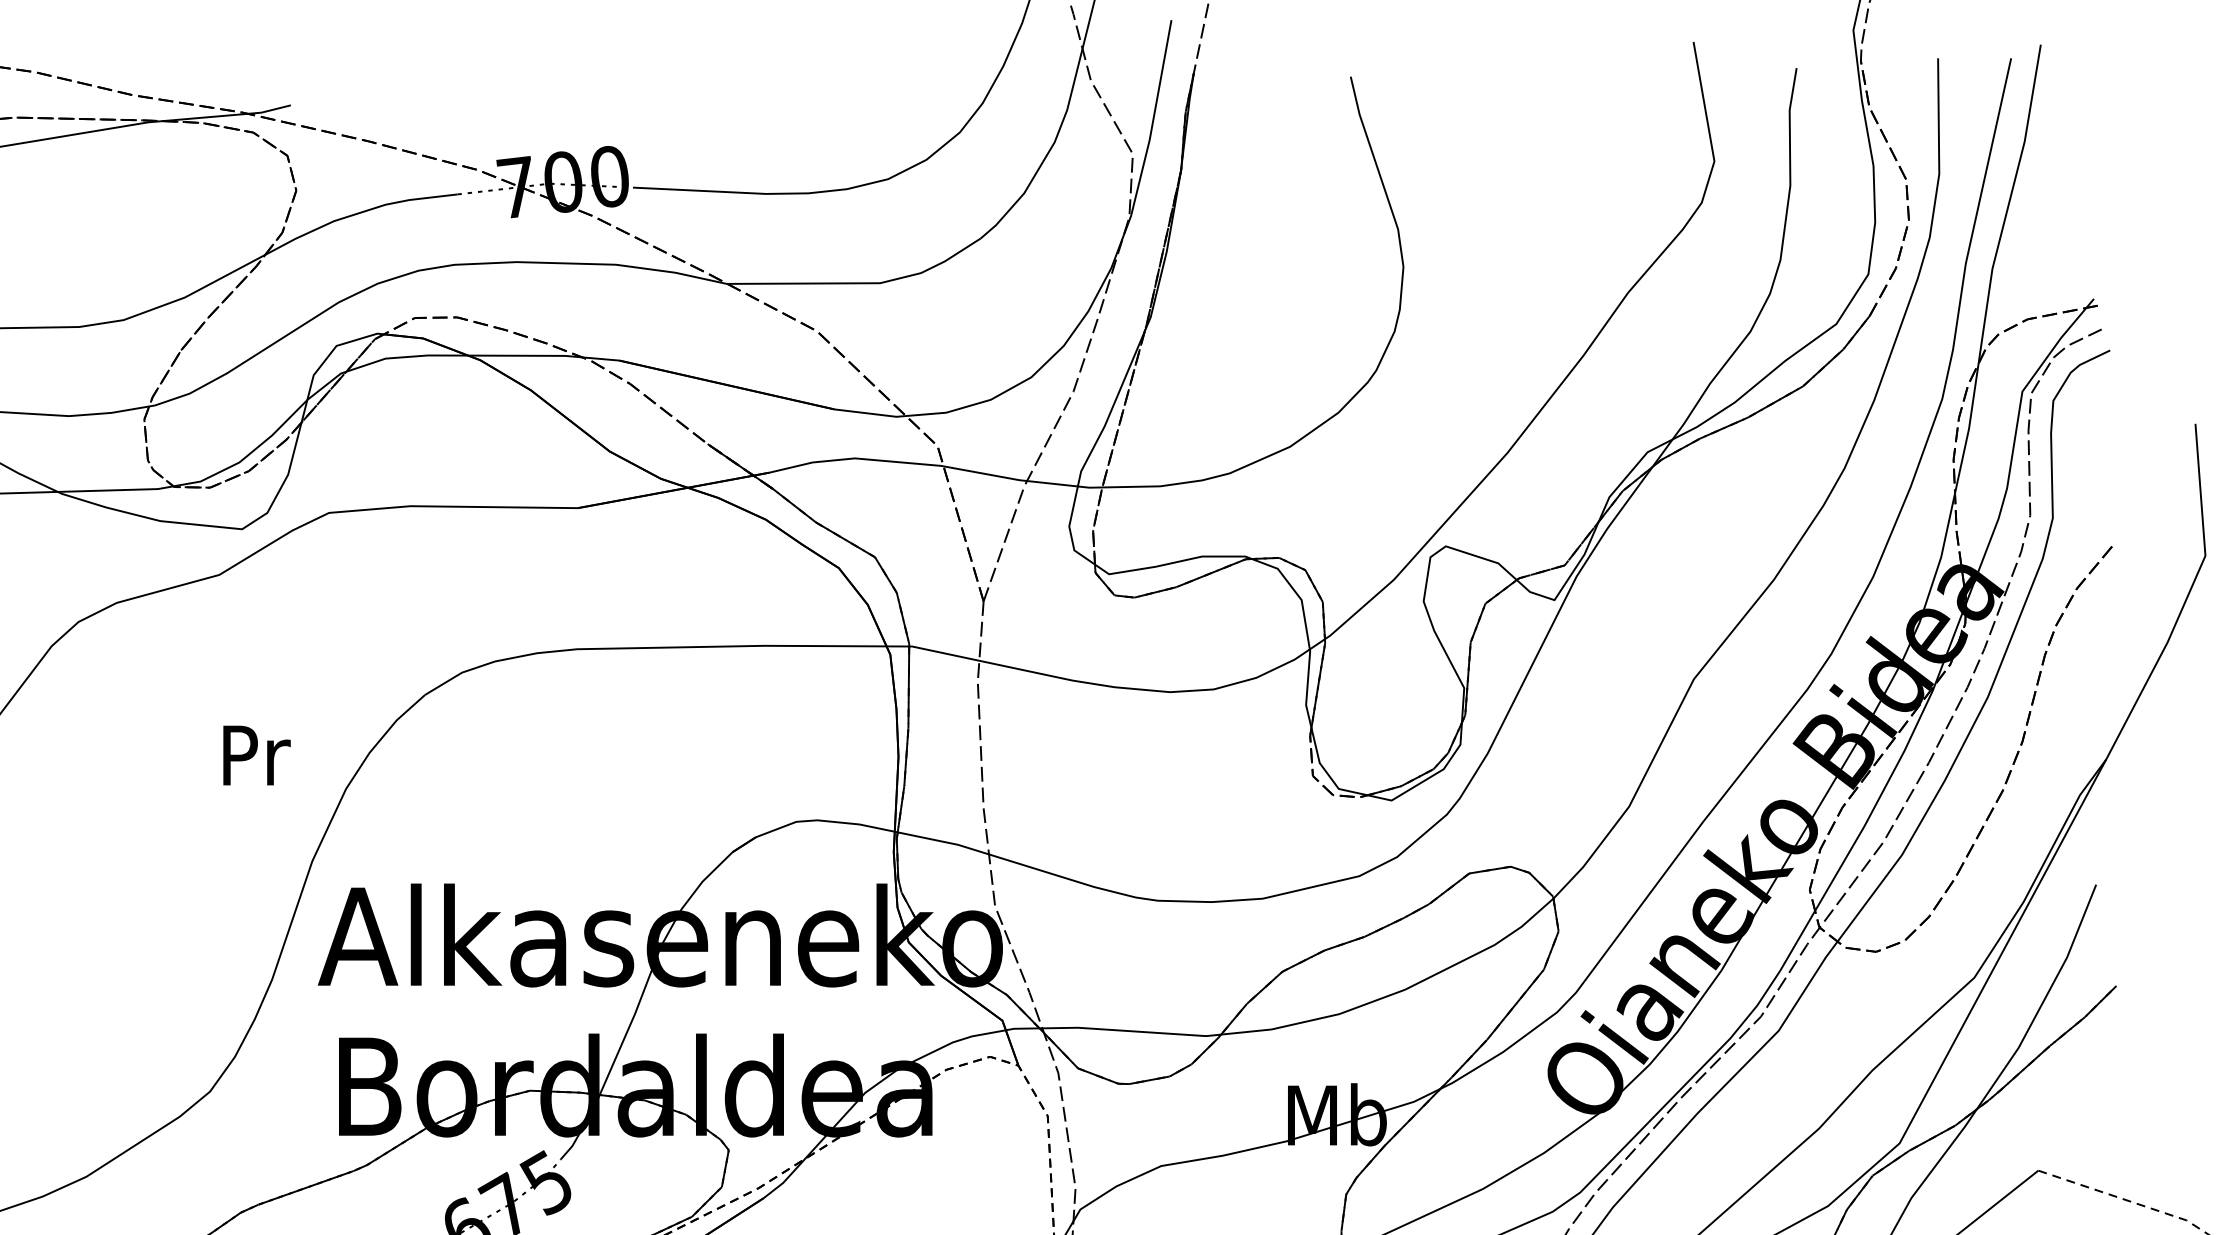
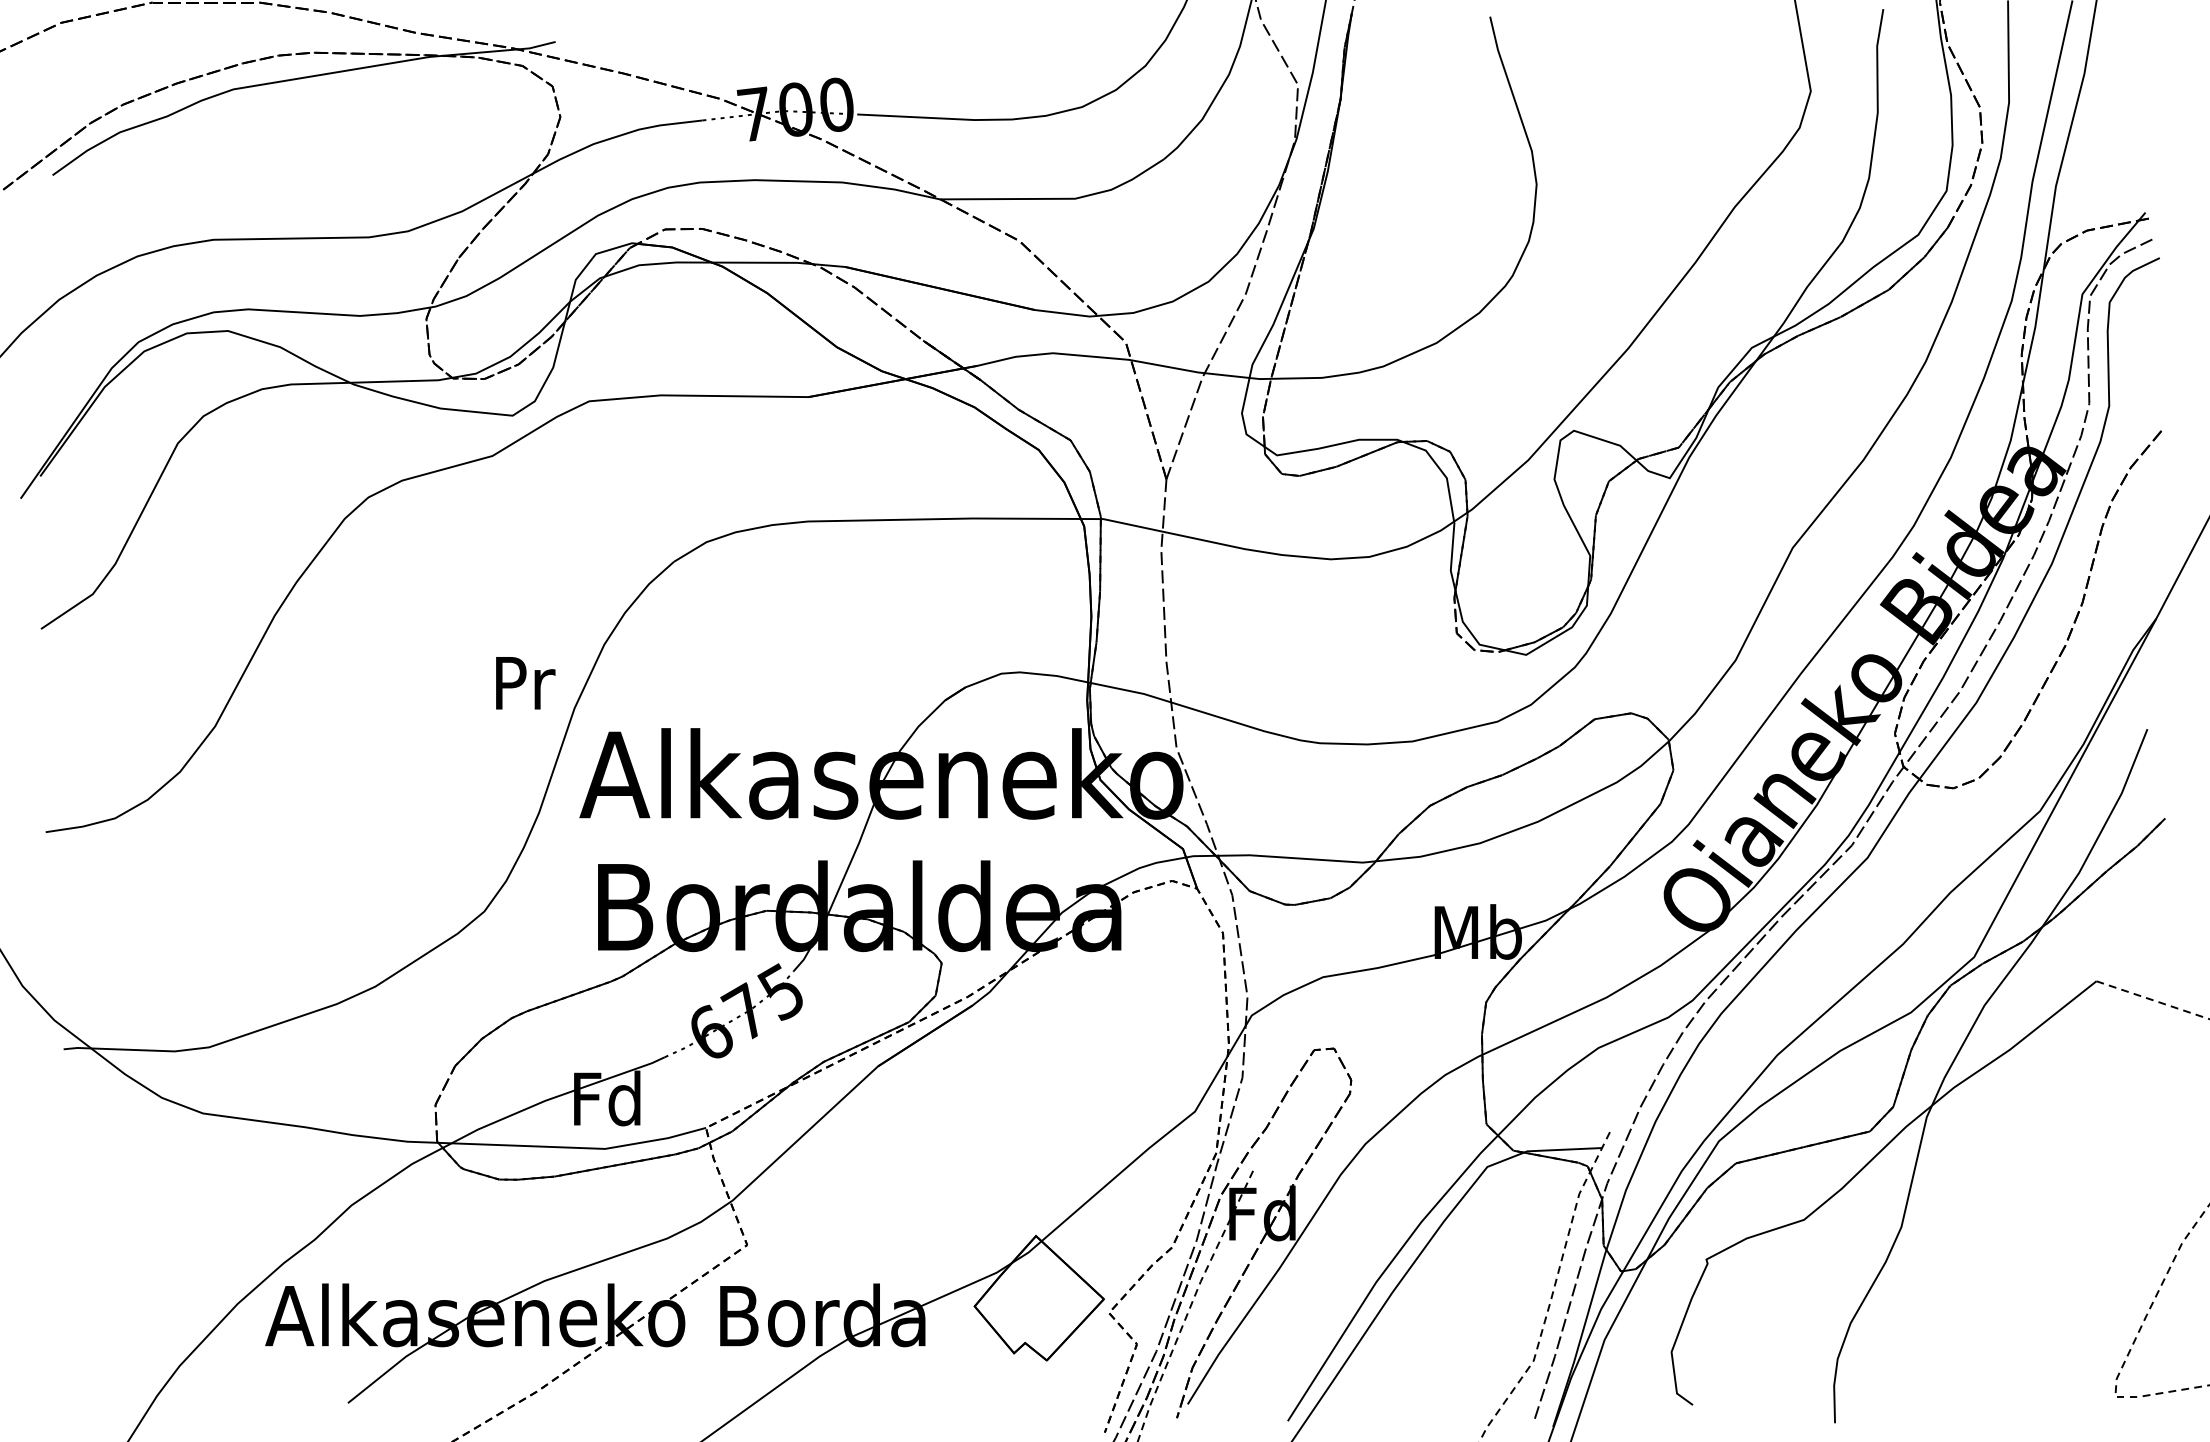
text: (256, 755) -> (525, 683), moved

